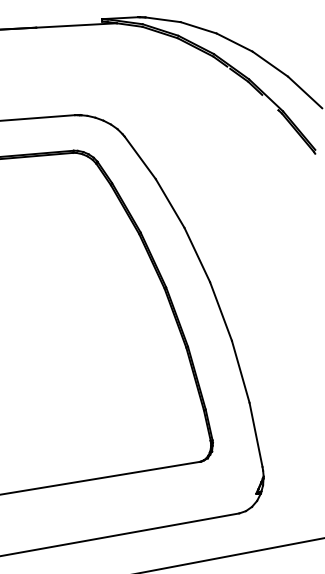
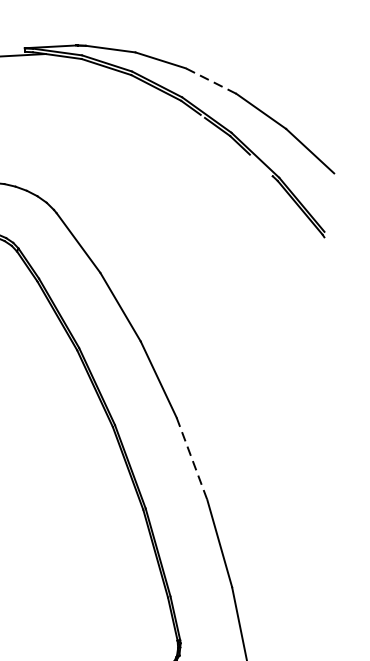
line: (234, 42) -> (210, 81), solid -> dashed
line: (221, 311) -> (192, 458), solid -> dashed

